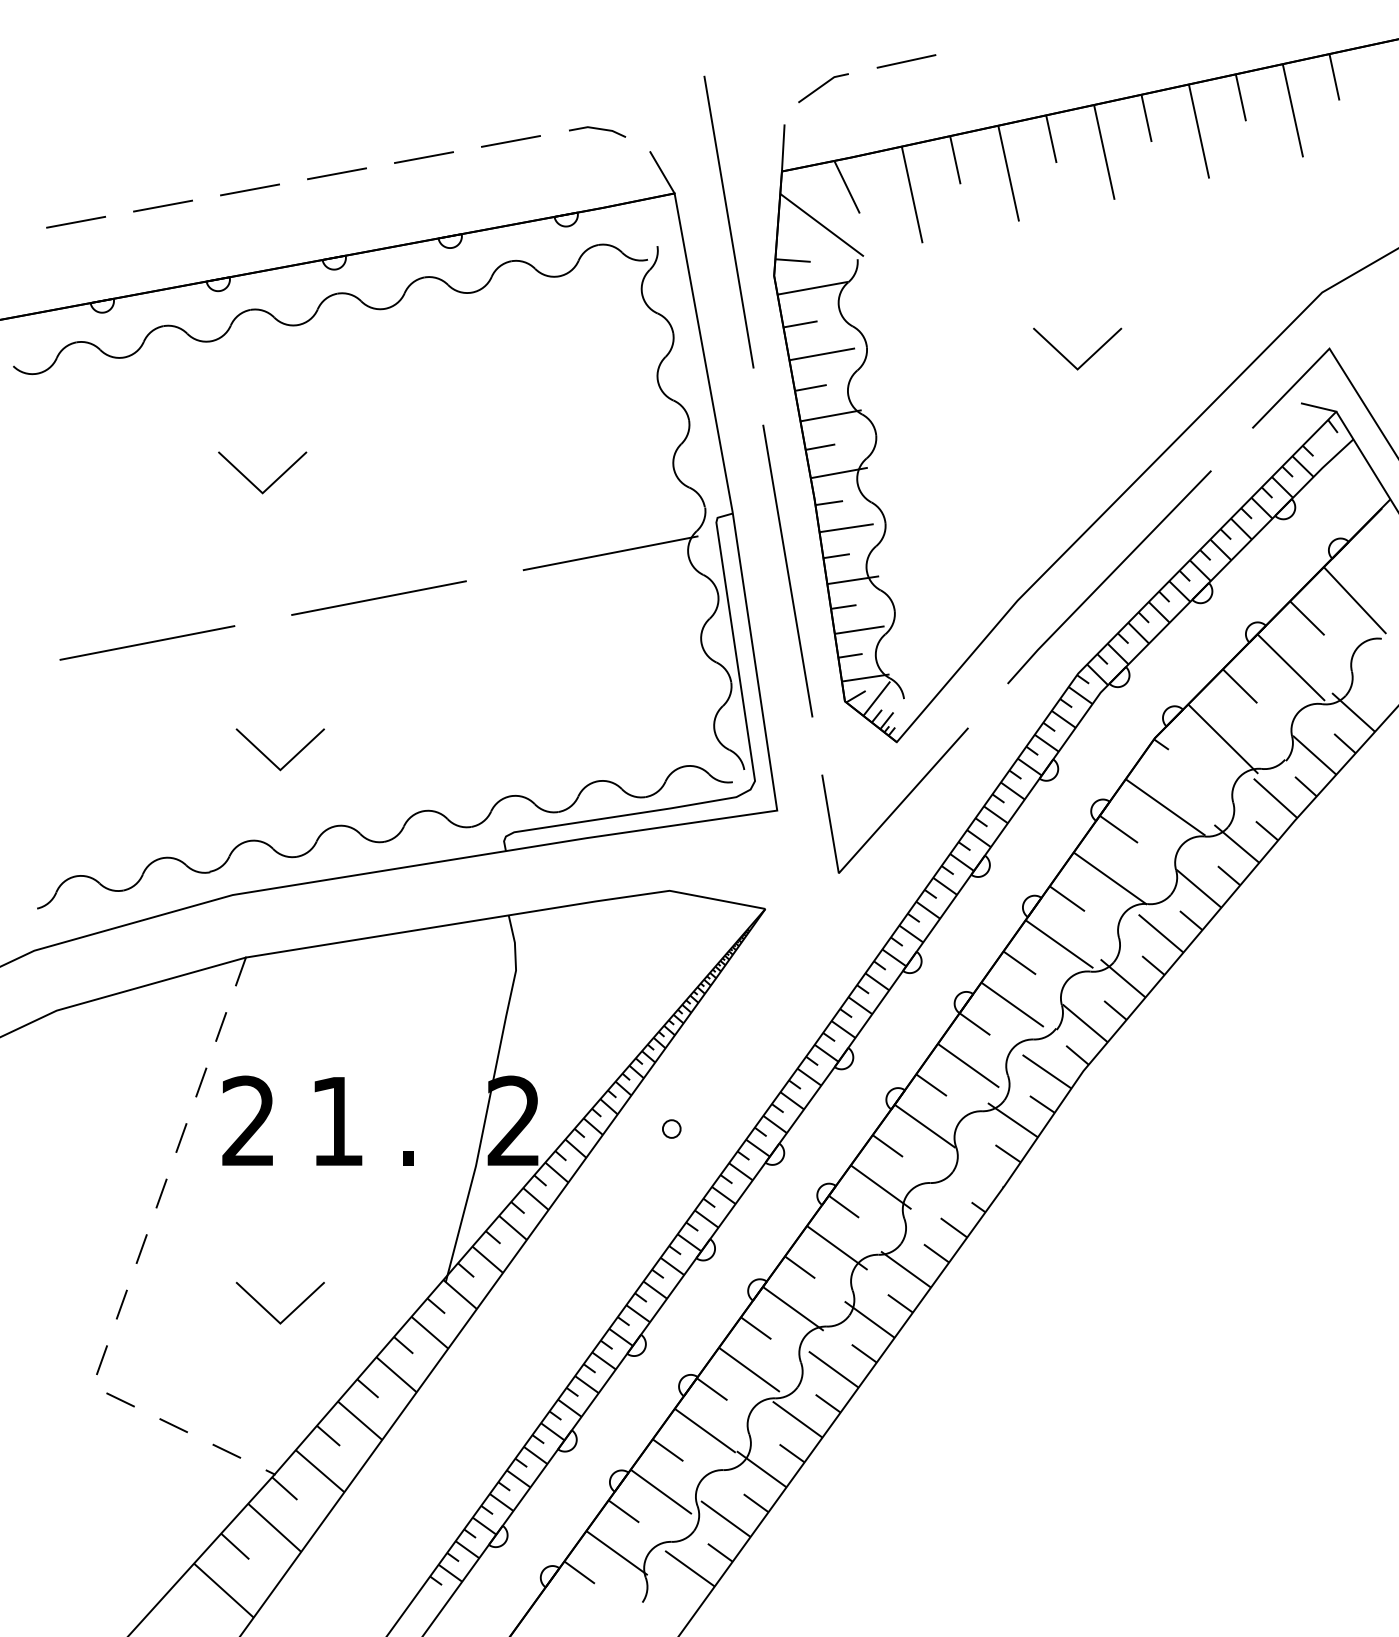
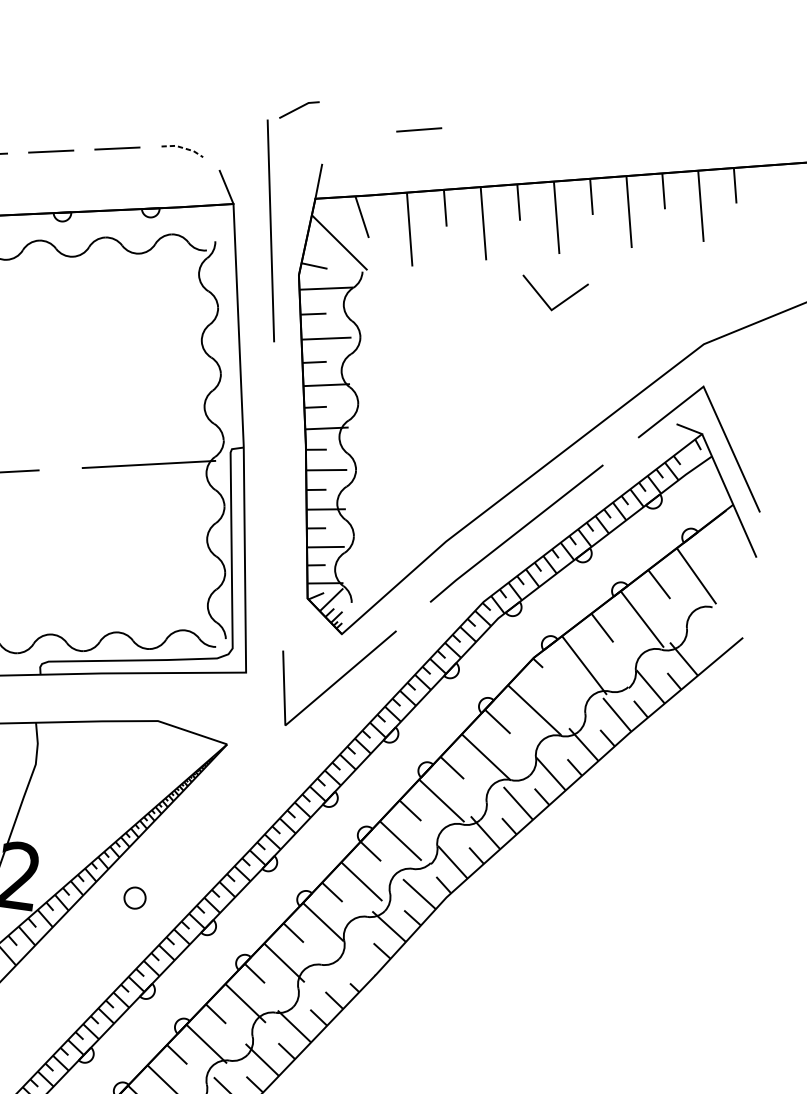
line: (822, 86) -> (298, 108), moved
line: (597, 128) -> (182, 147), solid -> dashed
line: (1067, 358) -> (545, 301), moved
line: (787, 570) -> (278, 495), removed
circle: (671, 1128) -> (134, 897), size x1.6

